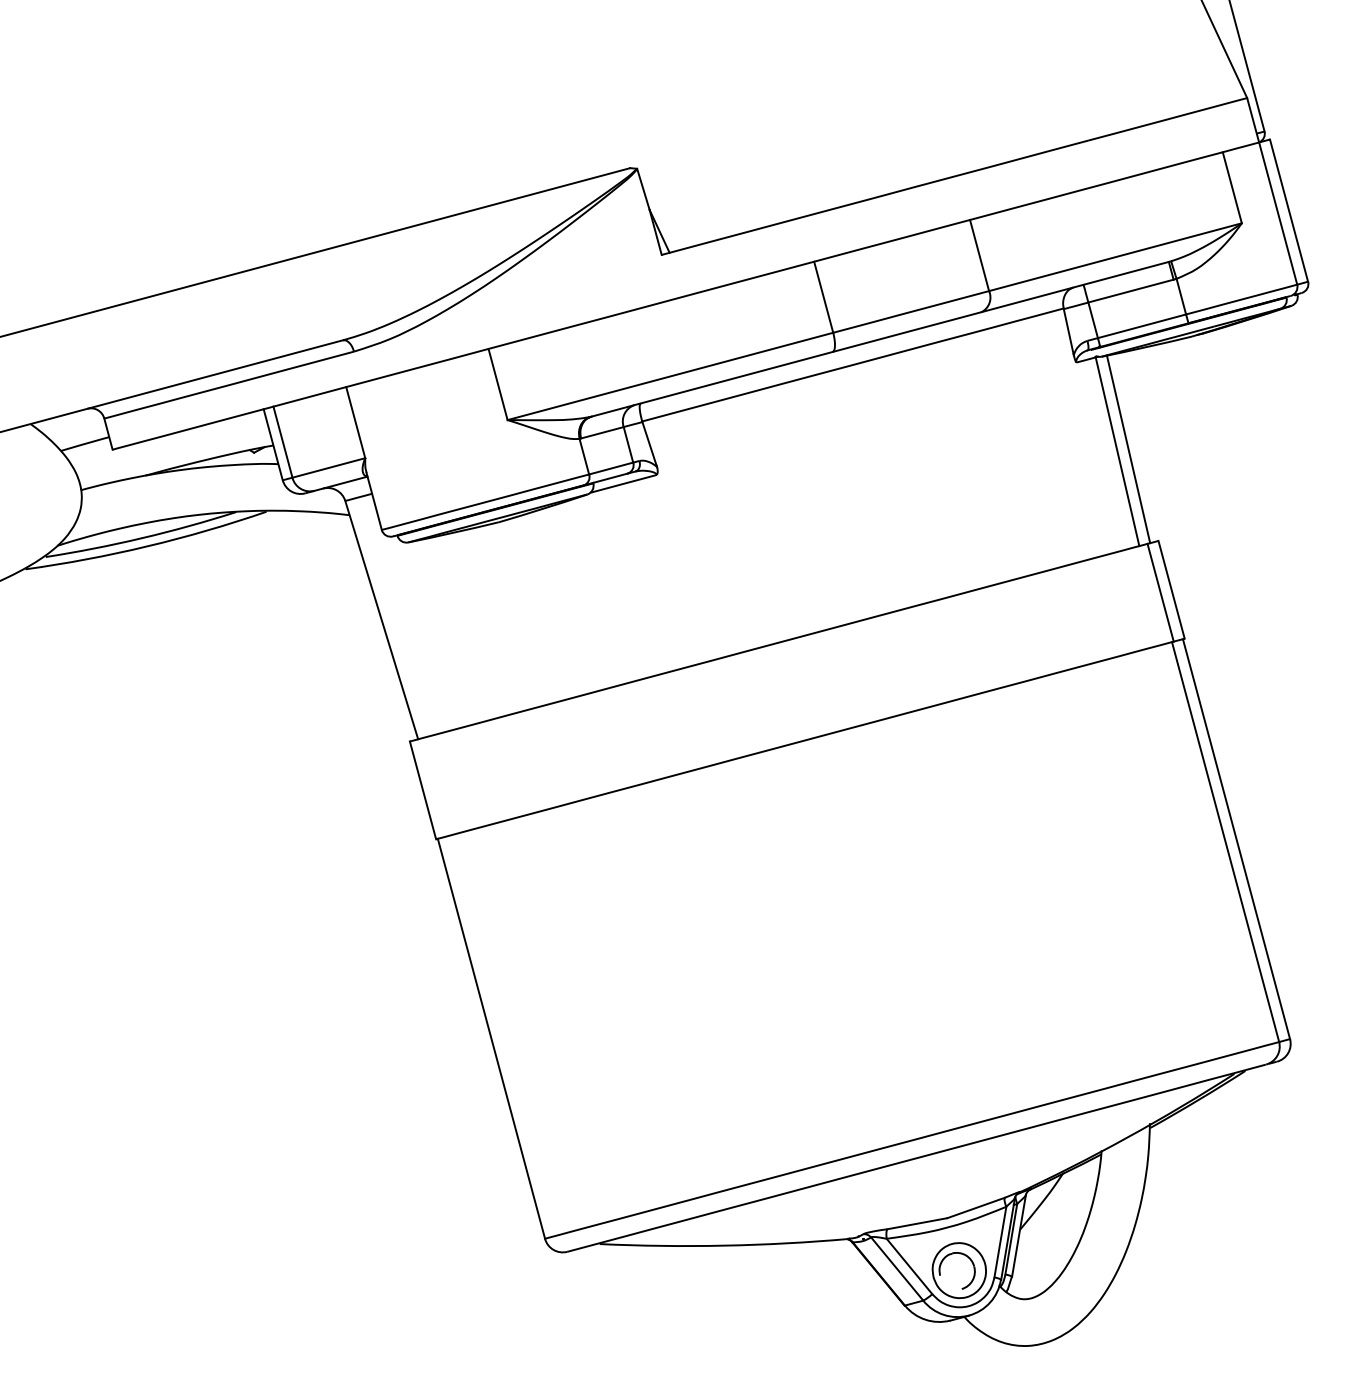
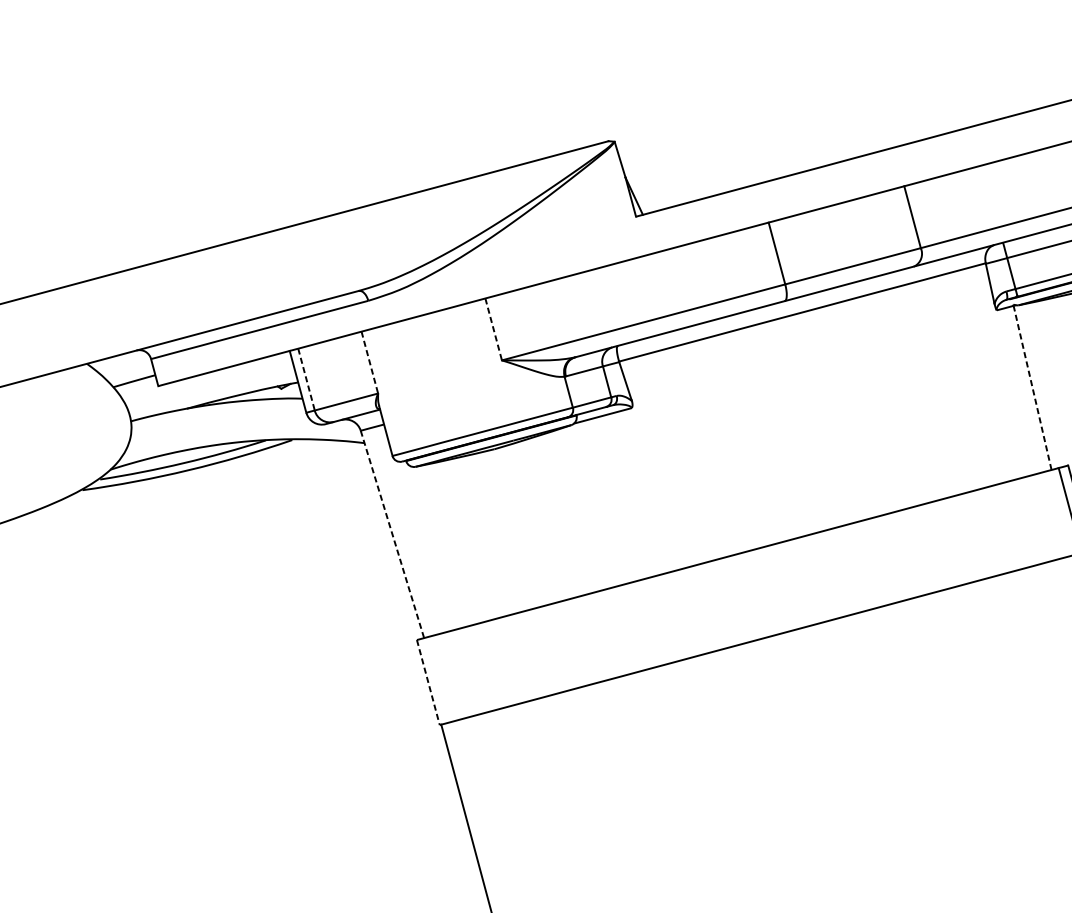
line: (498, 384) -> (494, 329), solid -> dashed
line: (355, 422) -> (369, 362), solid -> dashed
line: (282, 442) -> (306, 379), solid -> dashed
line: (1128, 449) -> (1042, 385), removed
line: (1117, 451) -> (1032, 387), solid -> dashed
line: (381, 620) -> (392, 534), solid -> dashed
line: (423, 790) -> (428, 682), solid -> dashed

